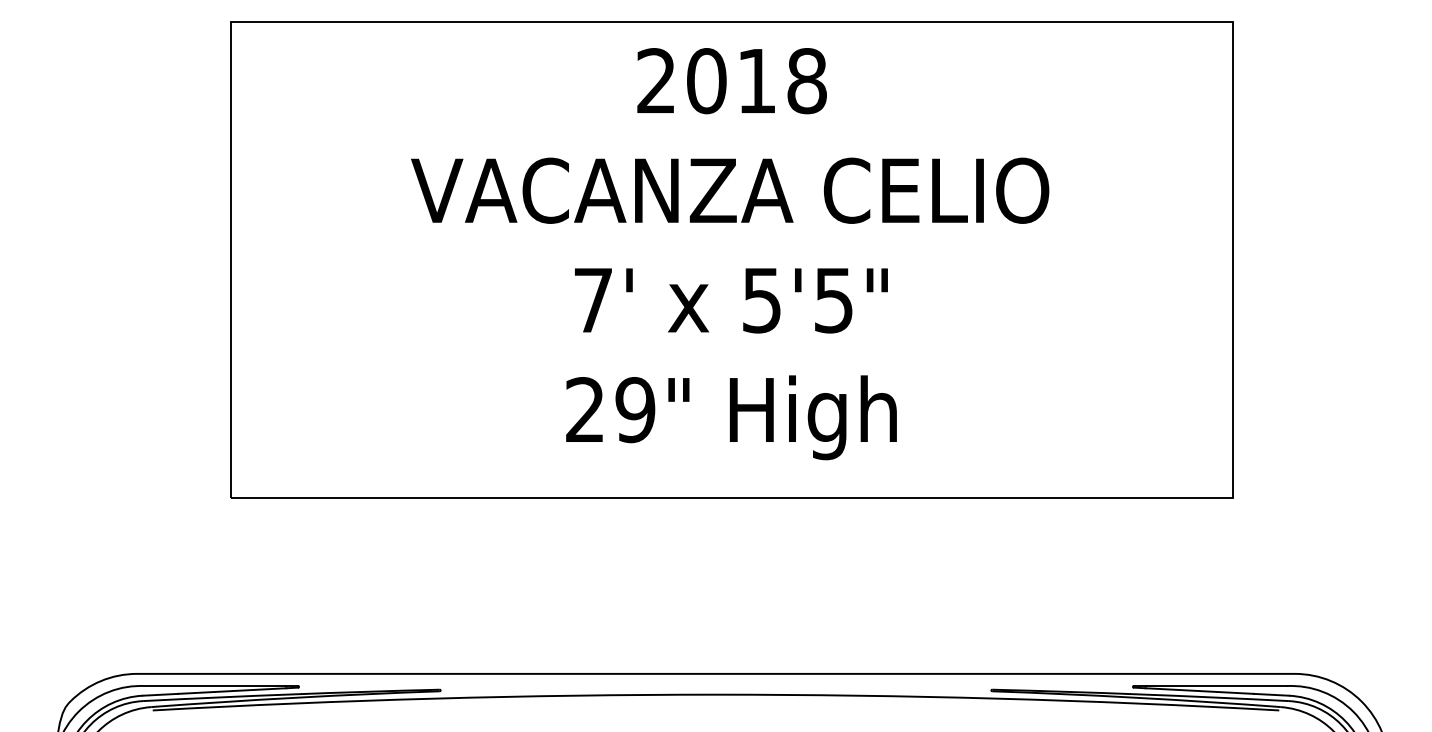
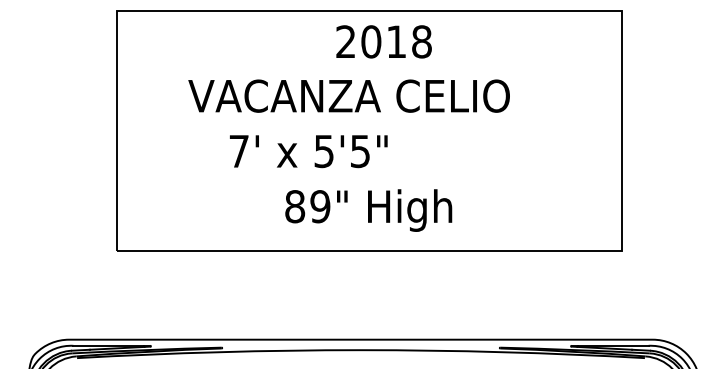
text: (730, 80) -> (383, 41), moved
text: (728, 189) -> (348, 95), moved
text: (730, 300) -> (308, 151), moved
text: (586, 409) -> (295, 206), 29" -> 89"

